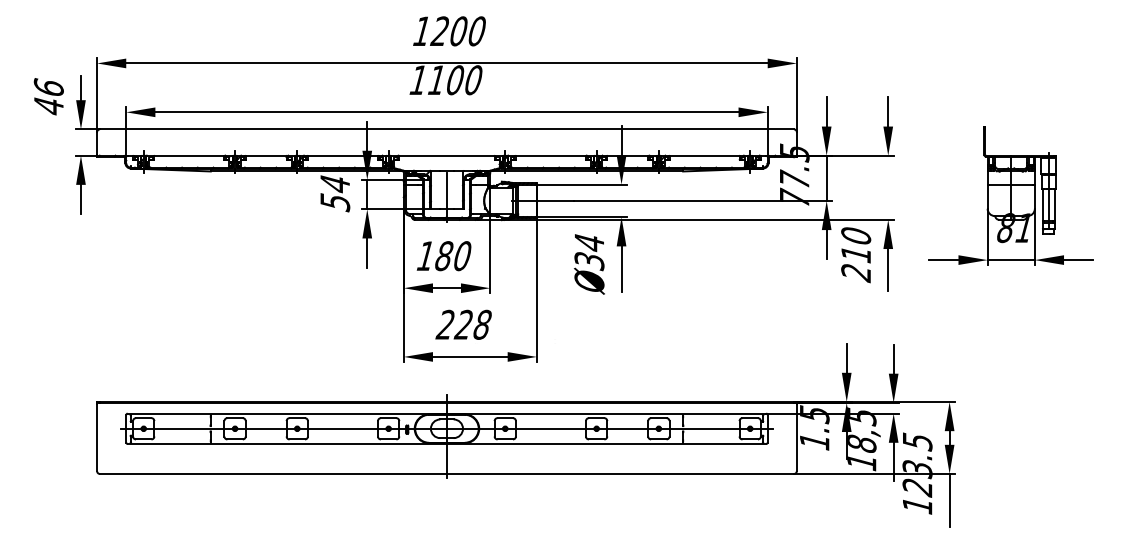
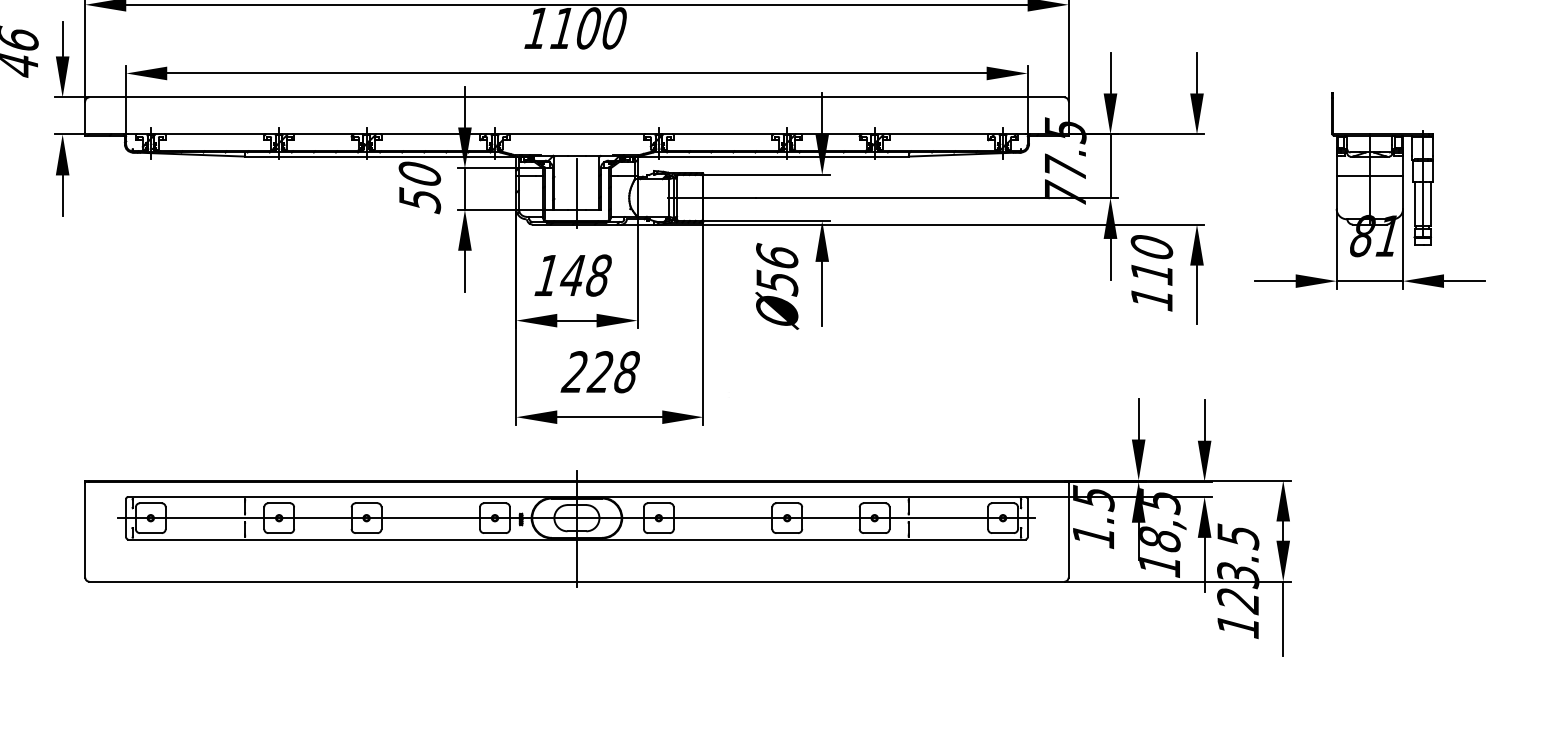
text: (335, 184) -> (420, 174), 54 -> 50
text: (589, 251) -> (777, 269), 34 -> 56
text: (452, 256) -> (584, 276), 180 -> 148
text: (855, 273) -> (1150, 299), 210 -> 110

